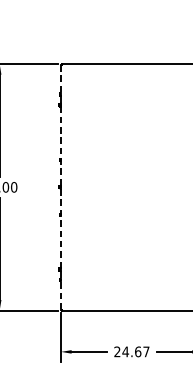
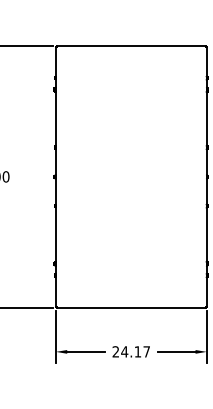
line: (60, 187) -> (55, 177), dashed -> solid
text: (137, 351) -> (137, 351), 24.67 -> 24.17

